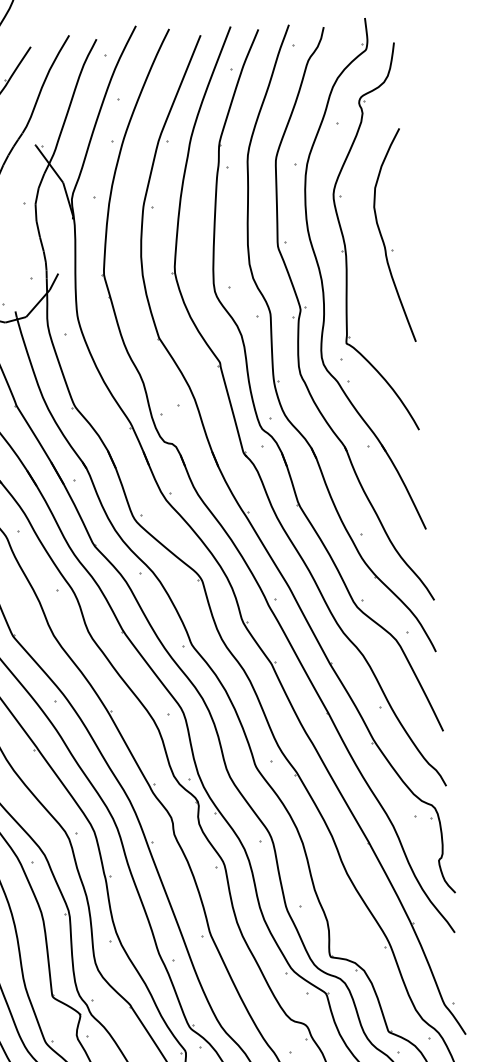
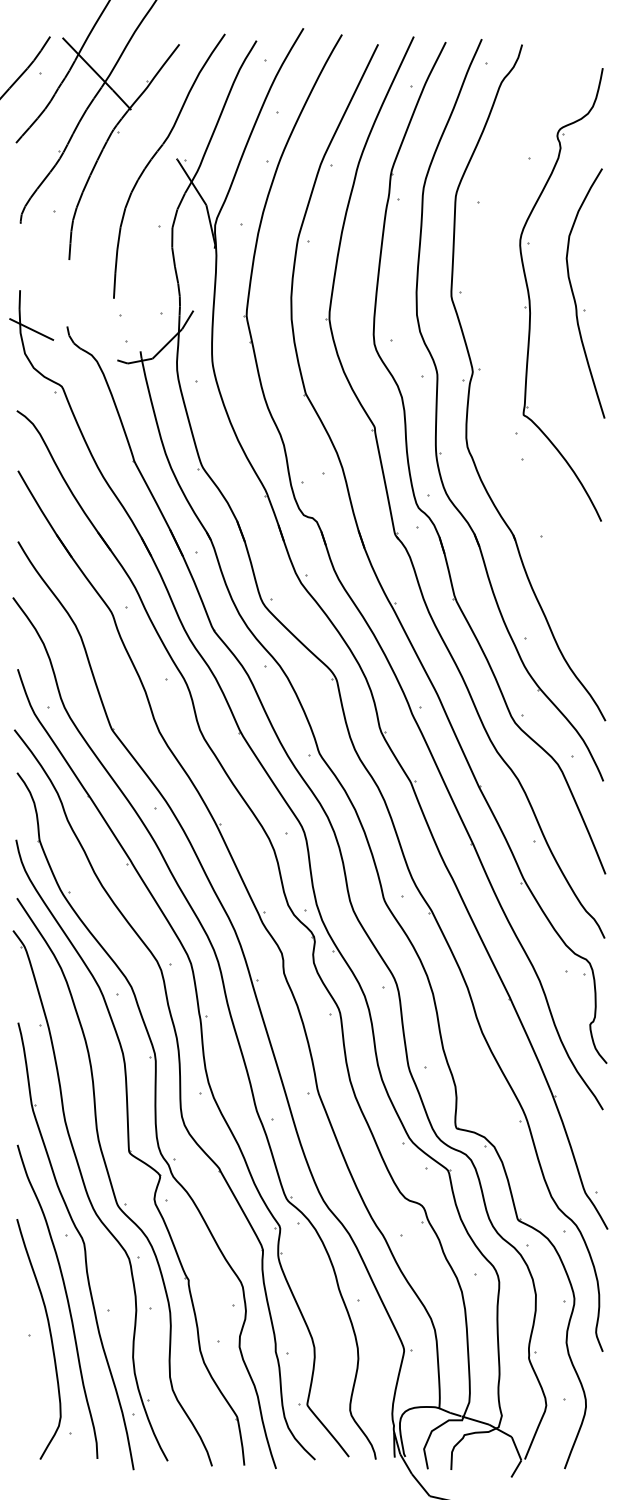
part: (323, 286) -> (501, 346), removed

